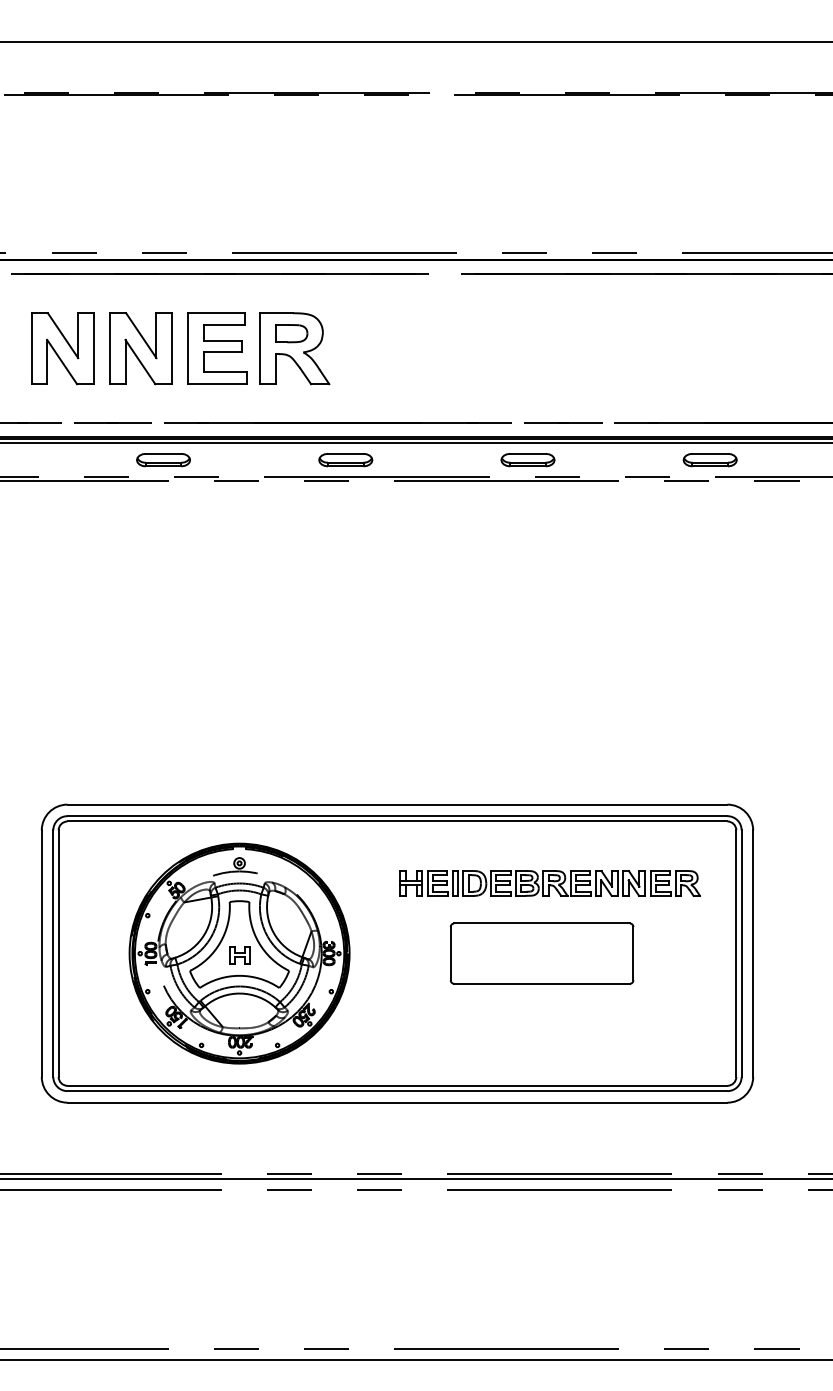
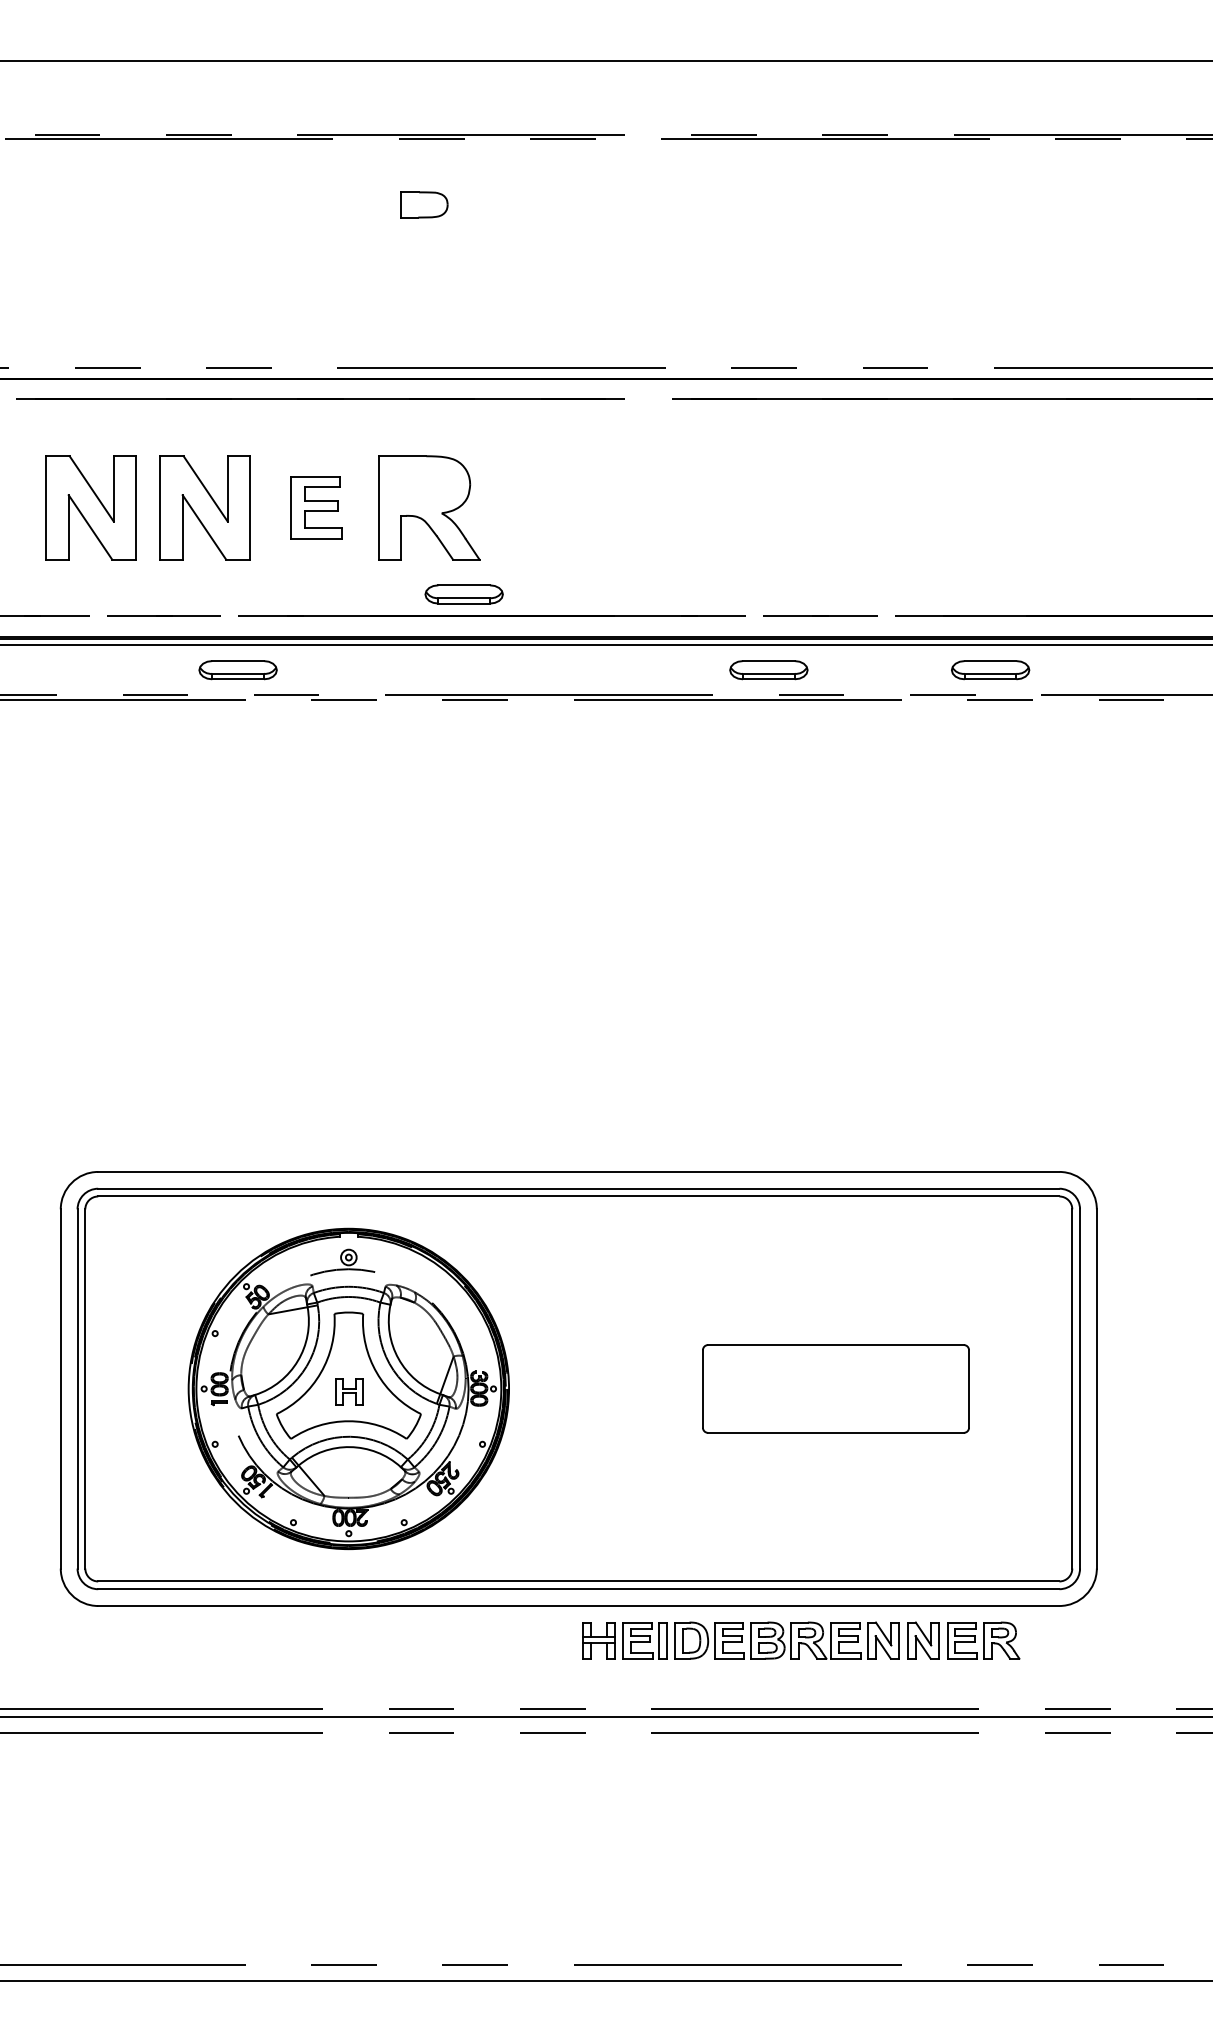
part: (291, 333) -> (424, 204), moved
part: (217, 348) -> (316, 507), size x0.6
part: (345, 460) -> (463, 595), moved
part: (709, 460) -> (989, 670), moved
part: (549, 883) -> (800, 1640), moved
part: (541, 953) -> (835, 1388), moved

